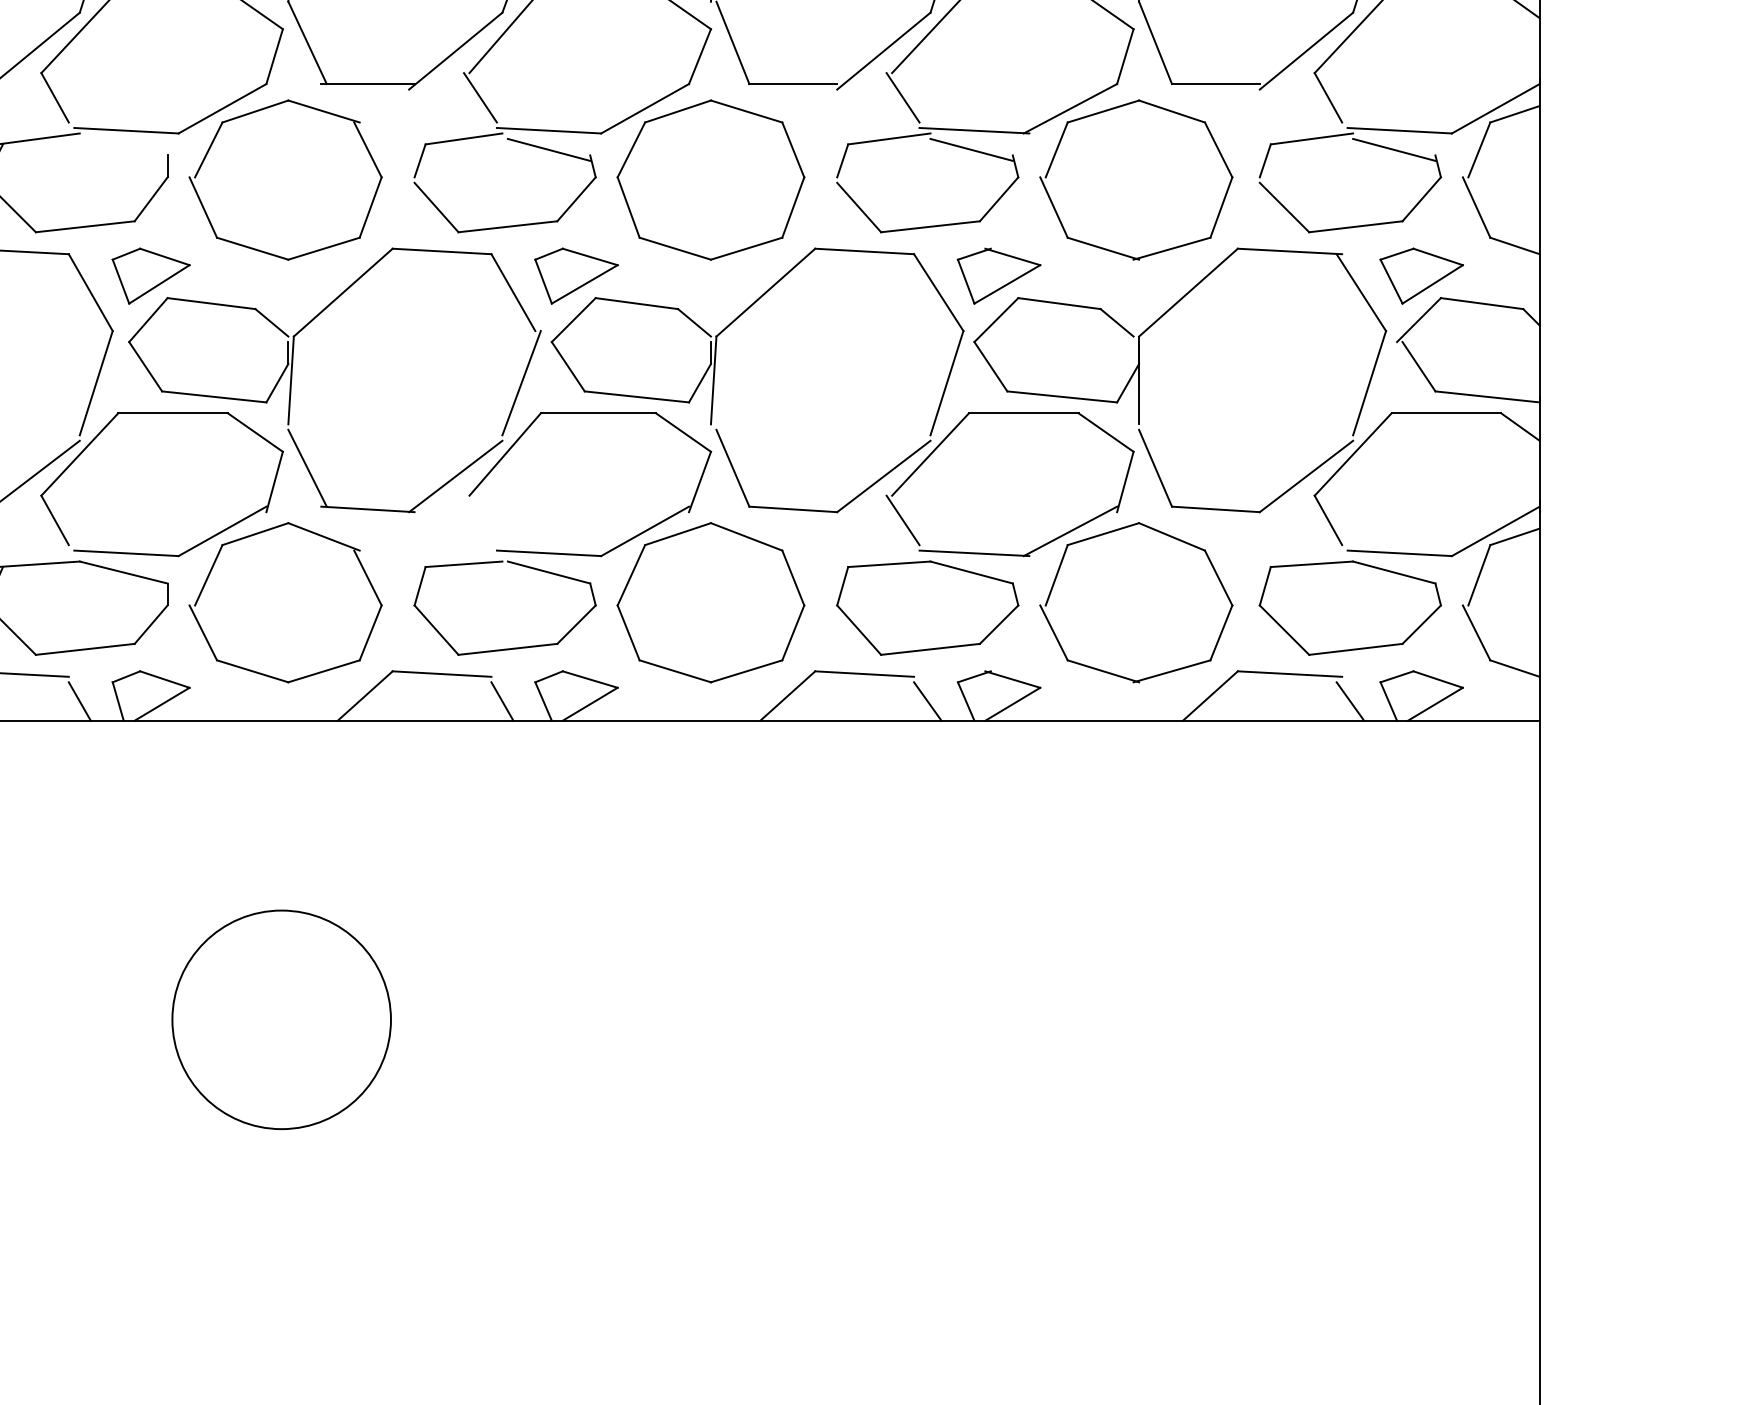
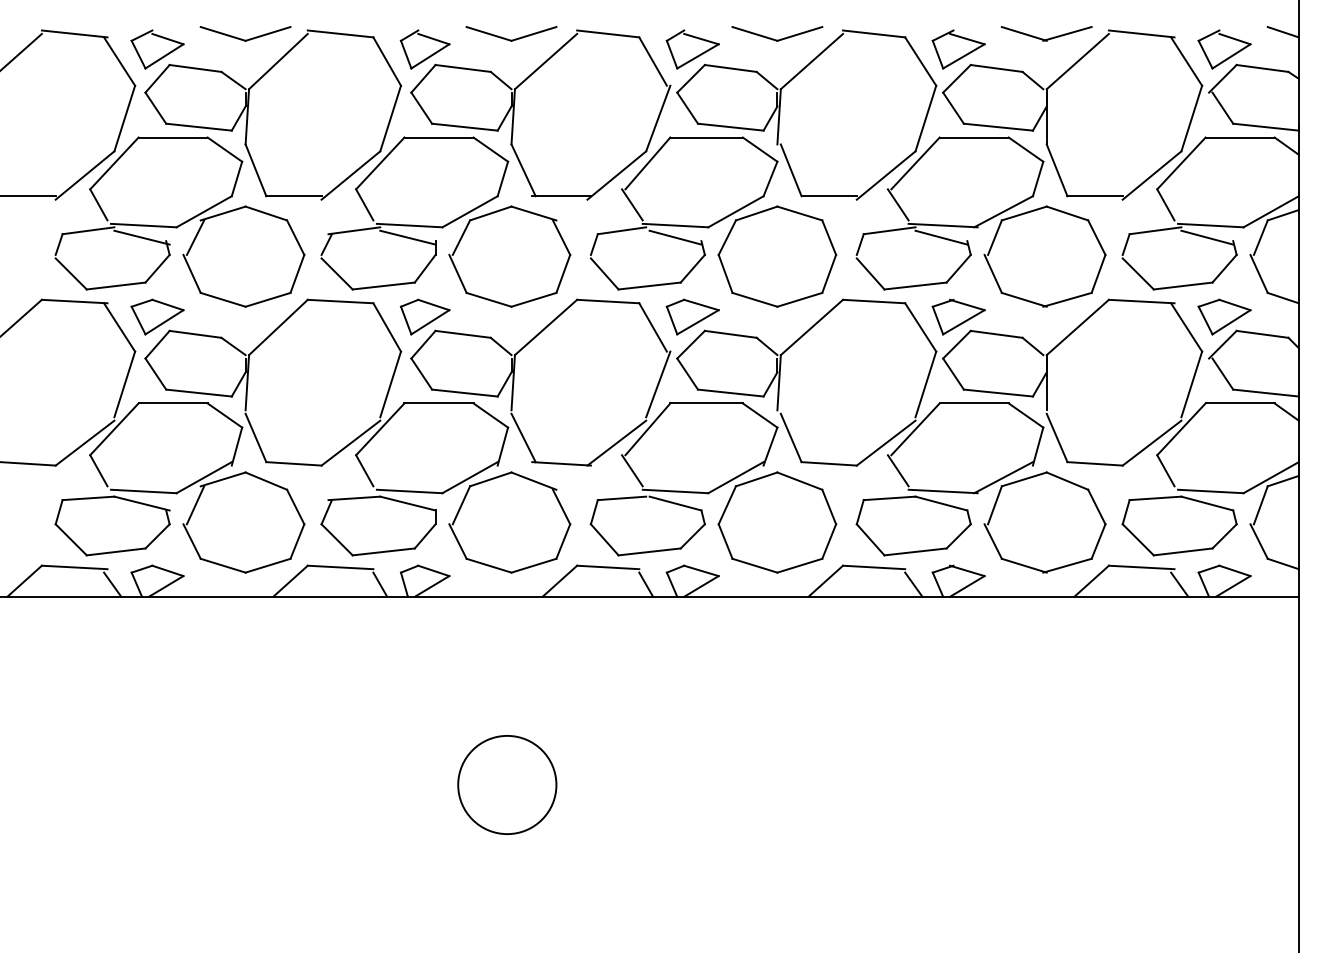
line: (123, 149) -> (407, 237), added
line: (480, 519) -> (632, 470), added
circle: (281, 1019) -> (507, 784), size x0.71

